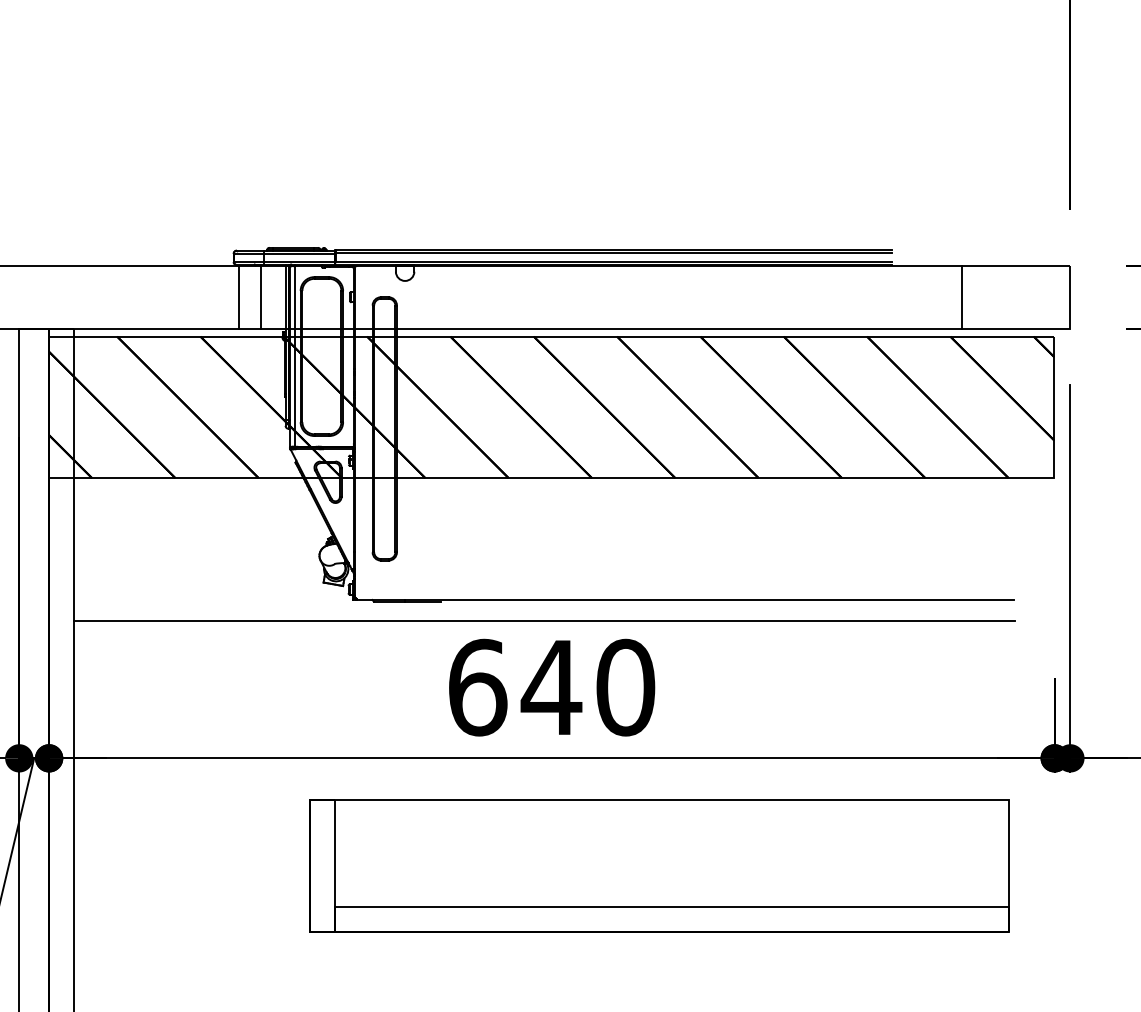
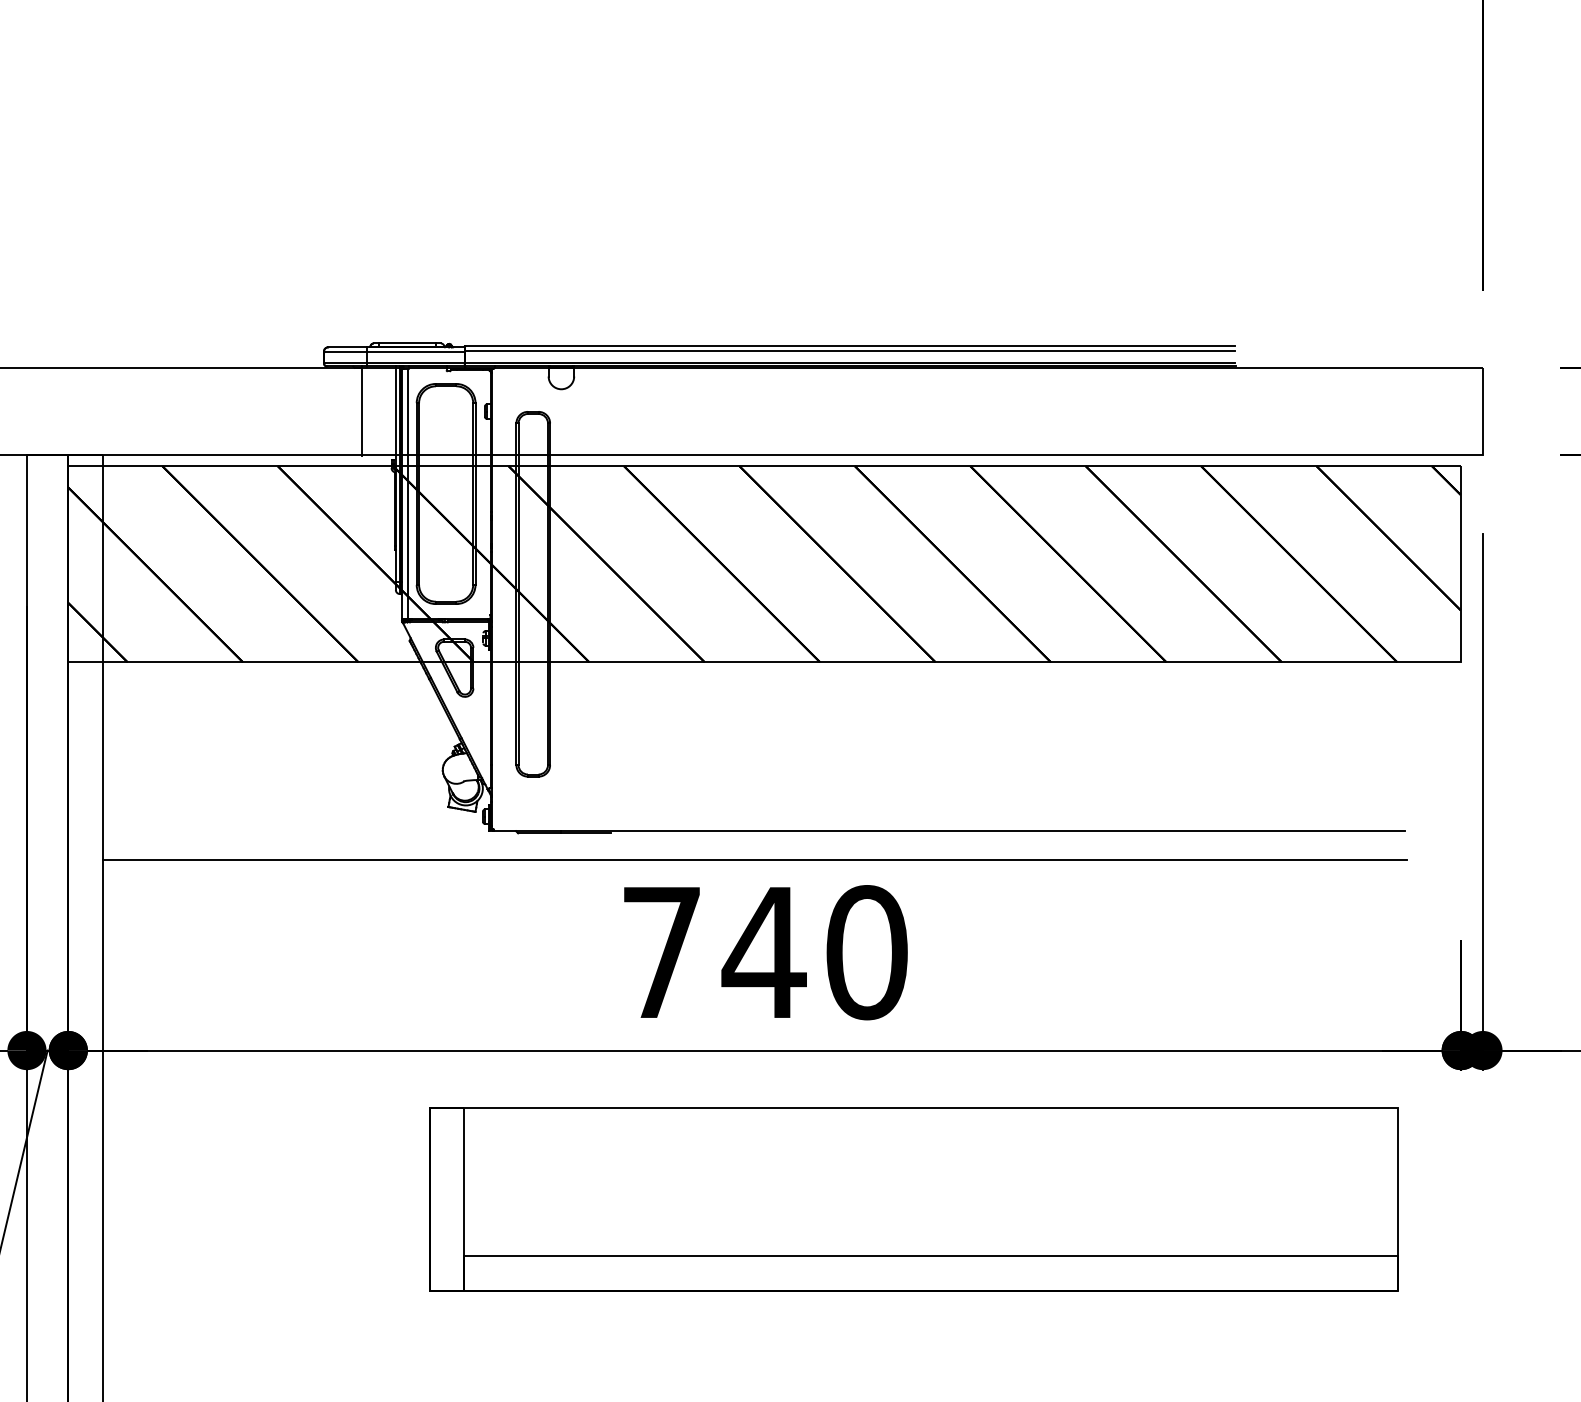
line: (239, 296) -> (331, 410), removed
line: (962, 296) -> (1333, 410), removed
text: (478, 687) -> (663, 952), 640 -> 740

